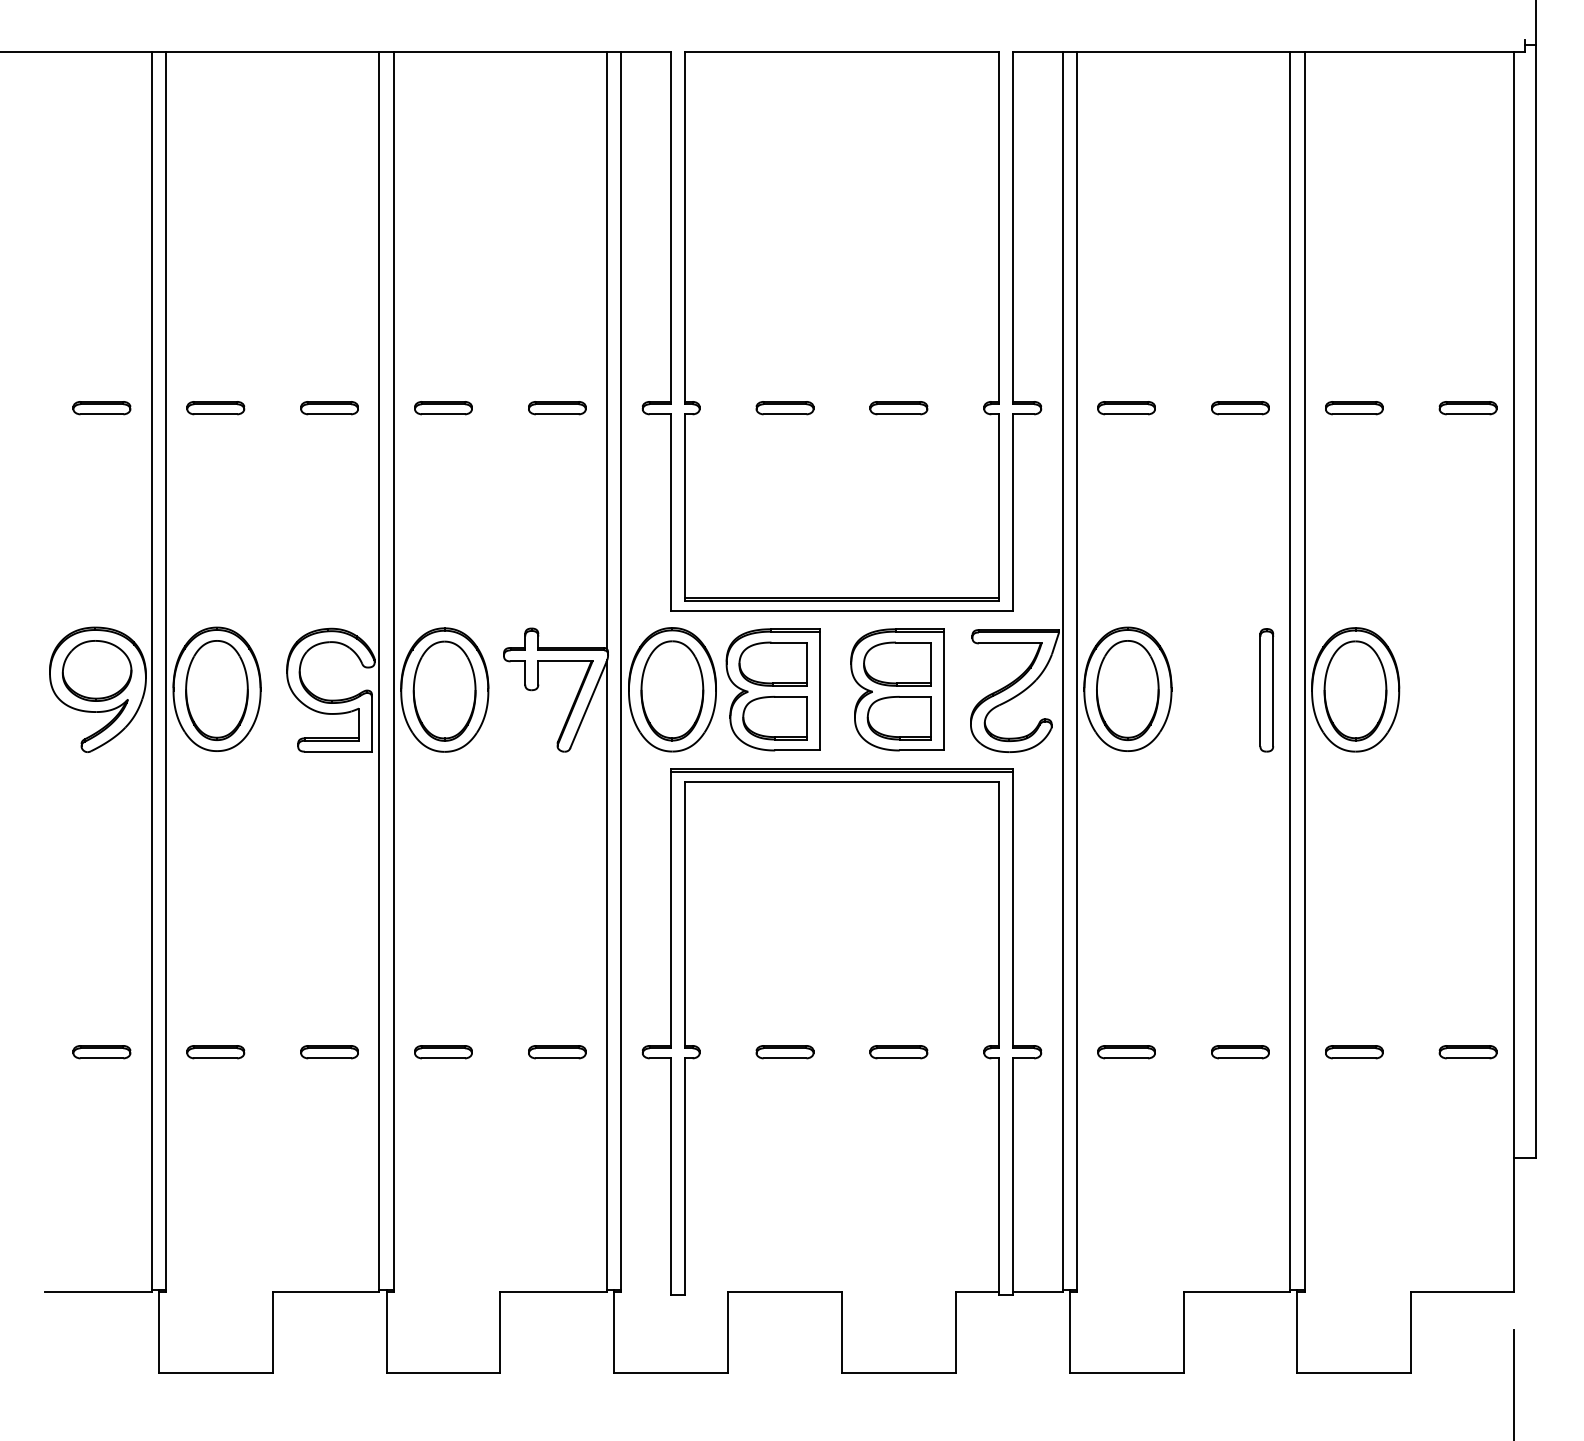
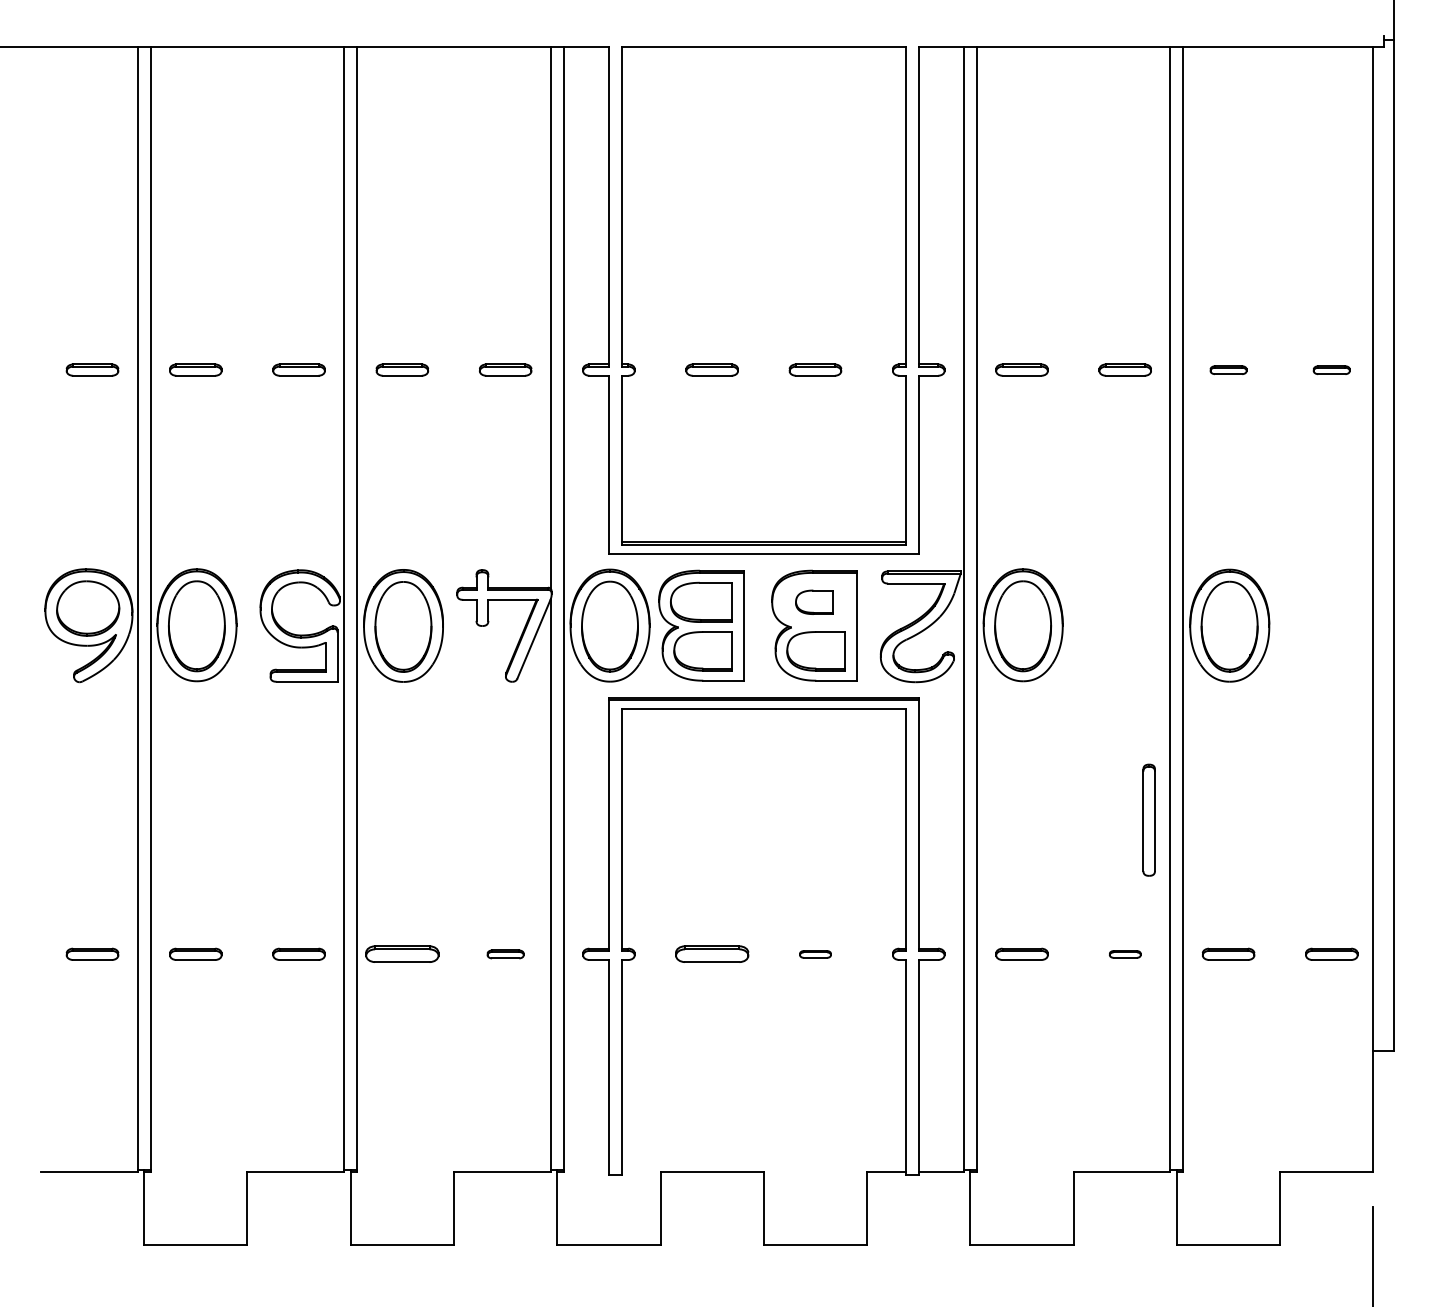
part: (1354, 408) -> (1228, 370), size x0.7
part: (1467, 408) -> (1331, 370), size x0.7
part: (897, 663) -> (814, 601), size x0.6
part: (1266, 690) -> (1148, 820), moved
part: (443, 1052) -> (402, 954), size x1.4
part: (557, 1052) -> (505, 954), size x0.7
part: (784, 1052) -> (711, 954), size x1.4
part: (898, 1052) -> (815, 954), size x0.6
part: (1240, 1052) -> (1125, 954), size x0.6

